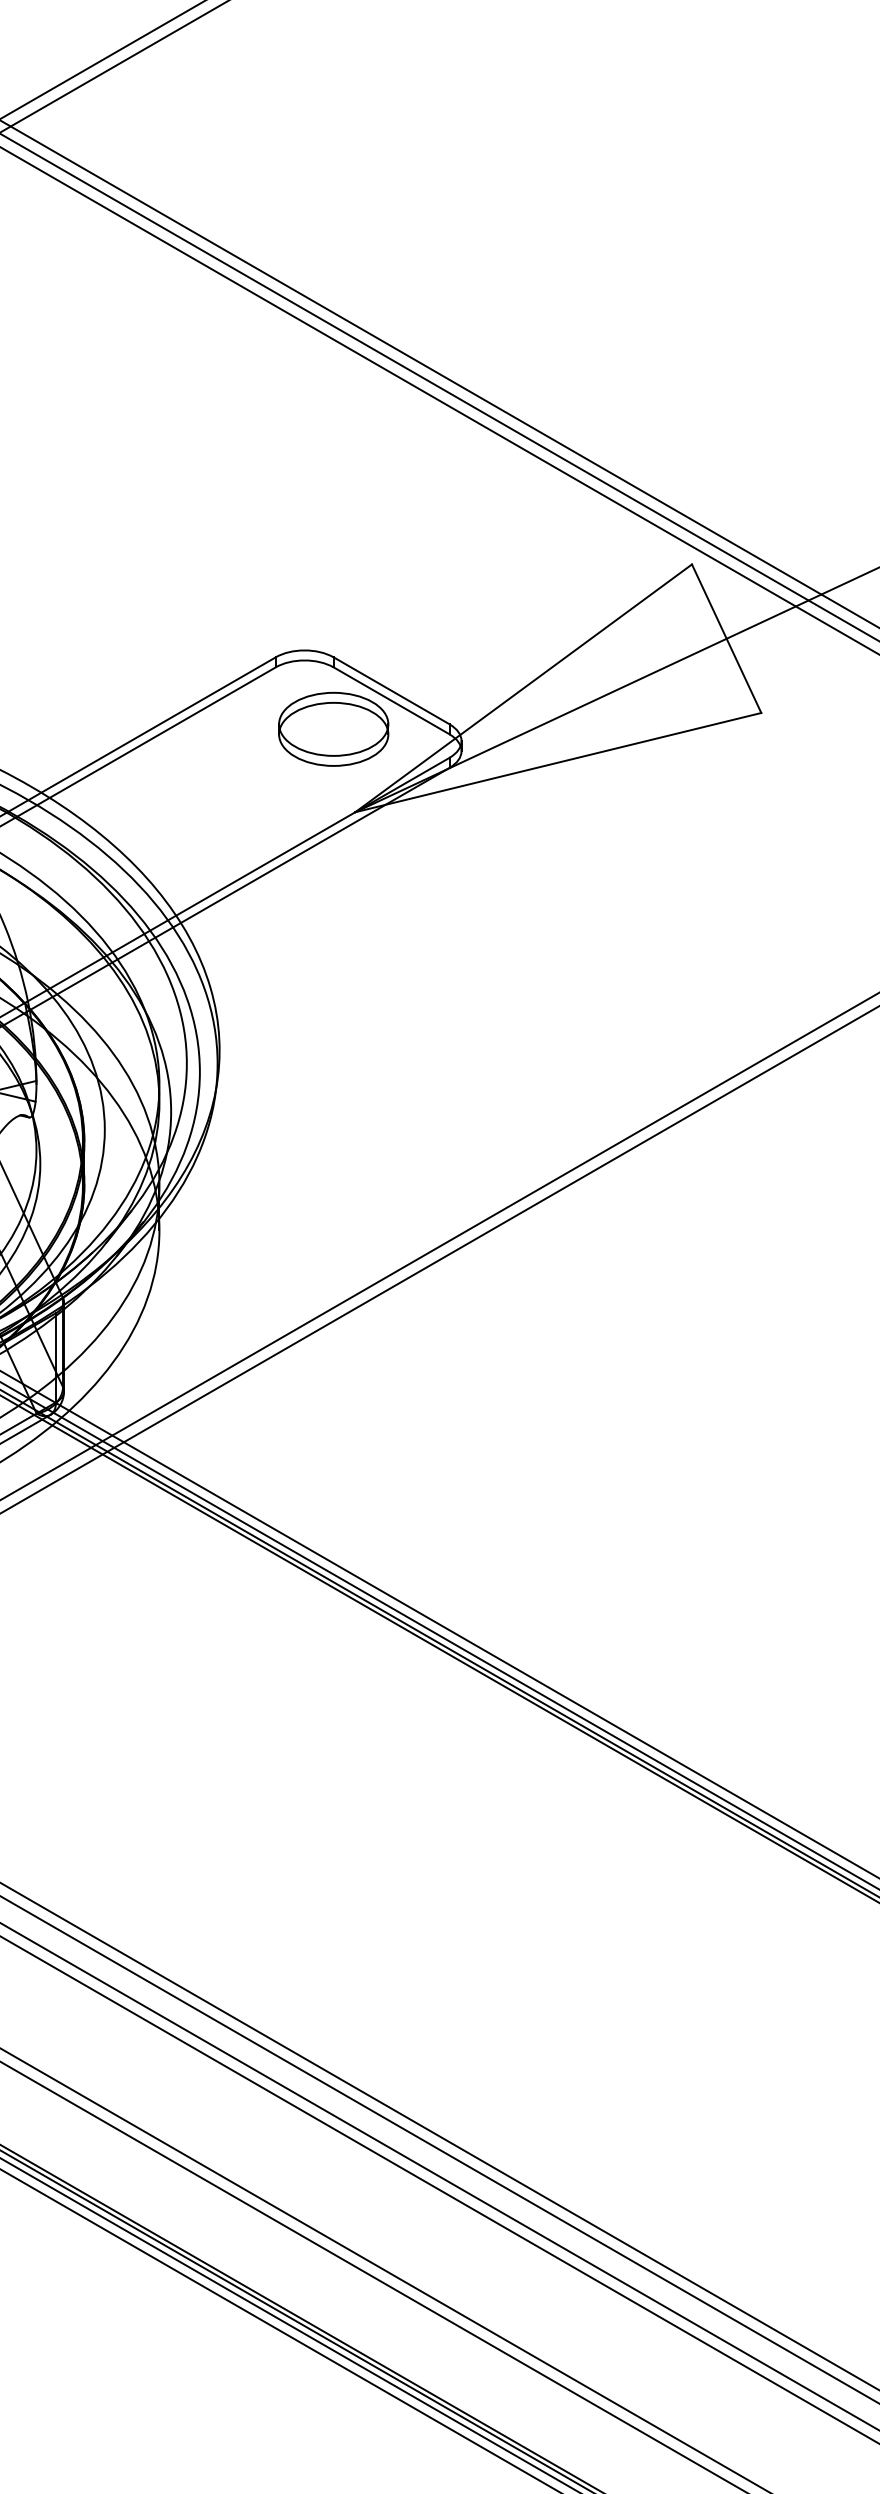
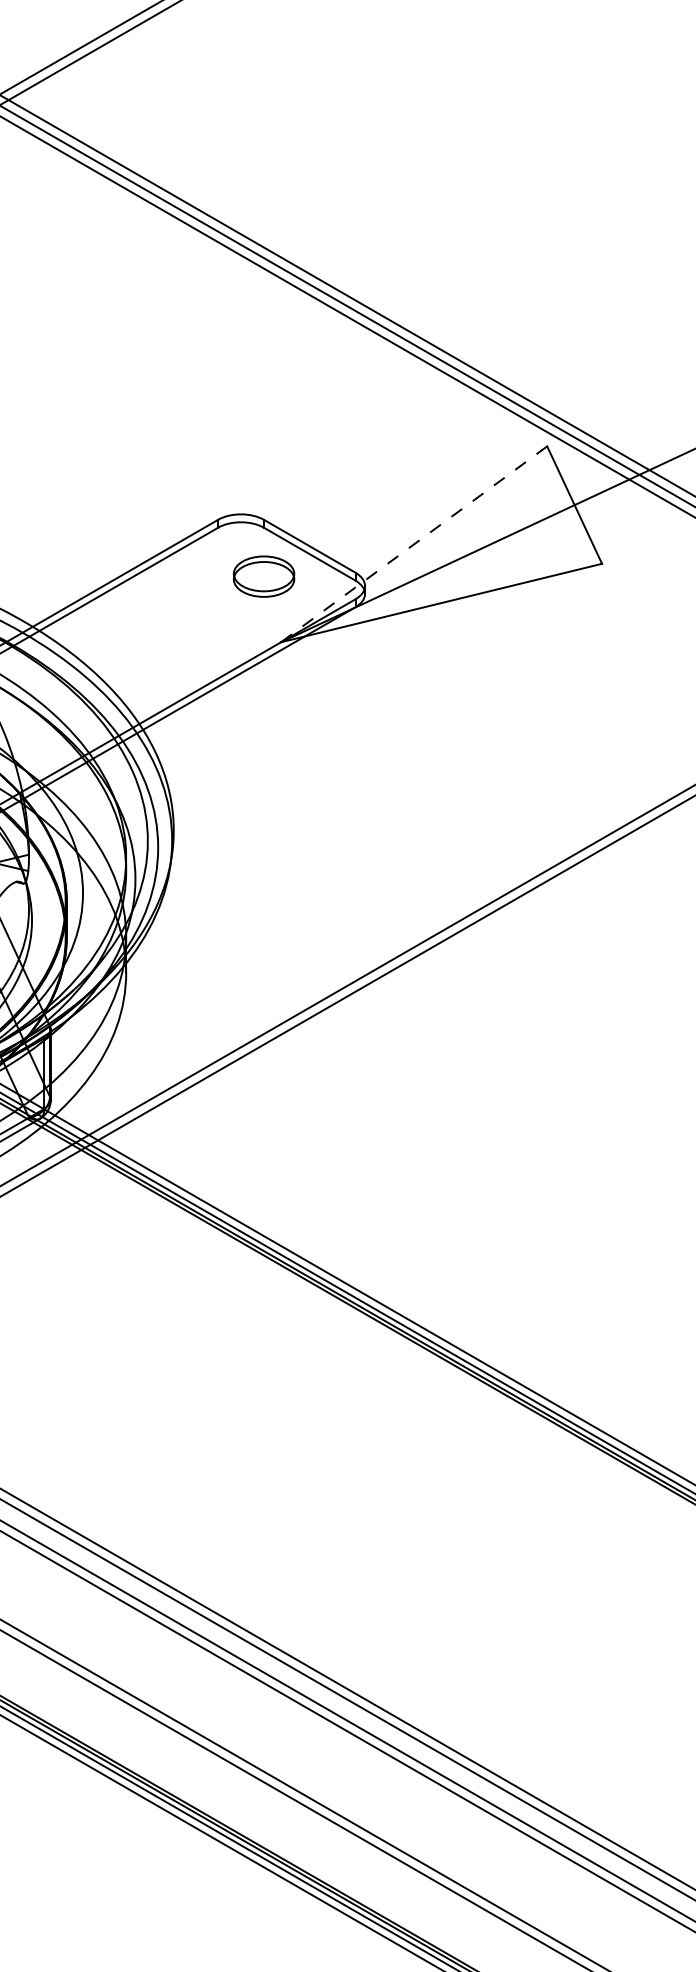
line: (523, 688) -> (414, 544), solid -> dashed
part: (333, 728) -> (263, 576), size x0.7

